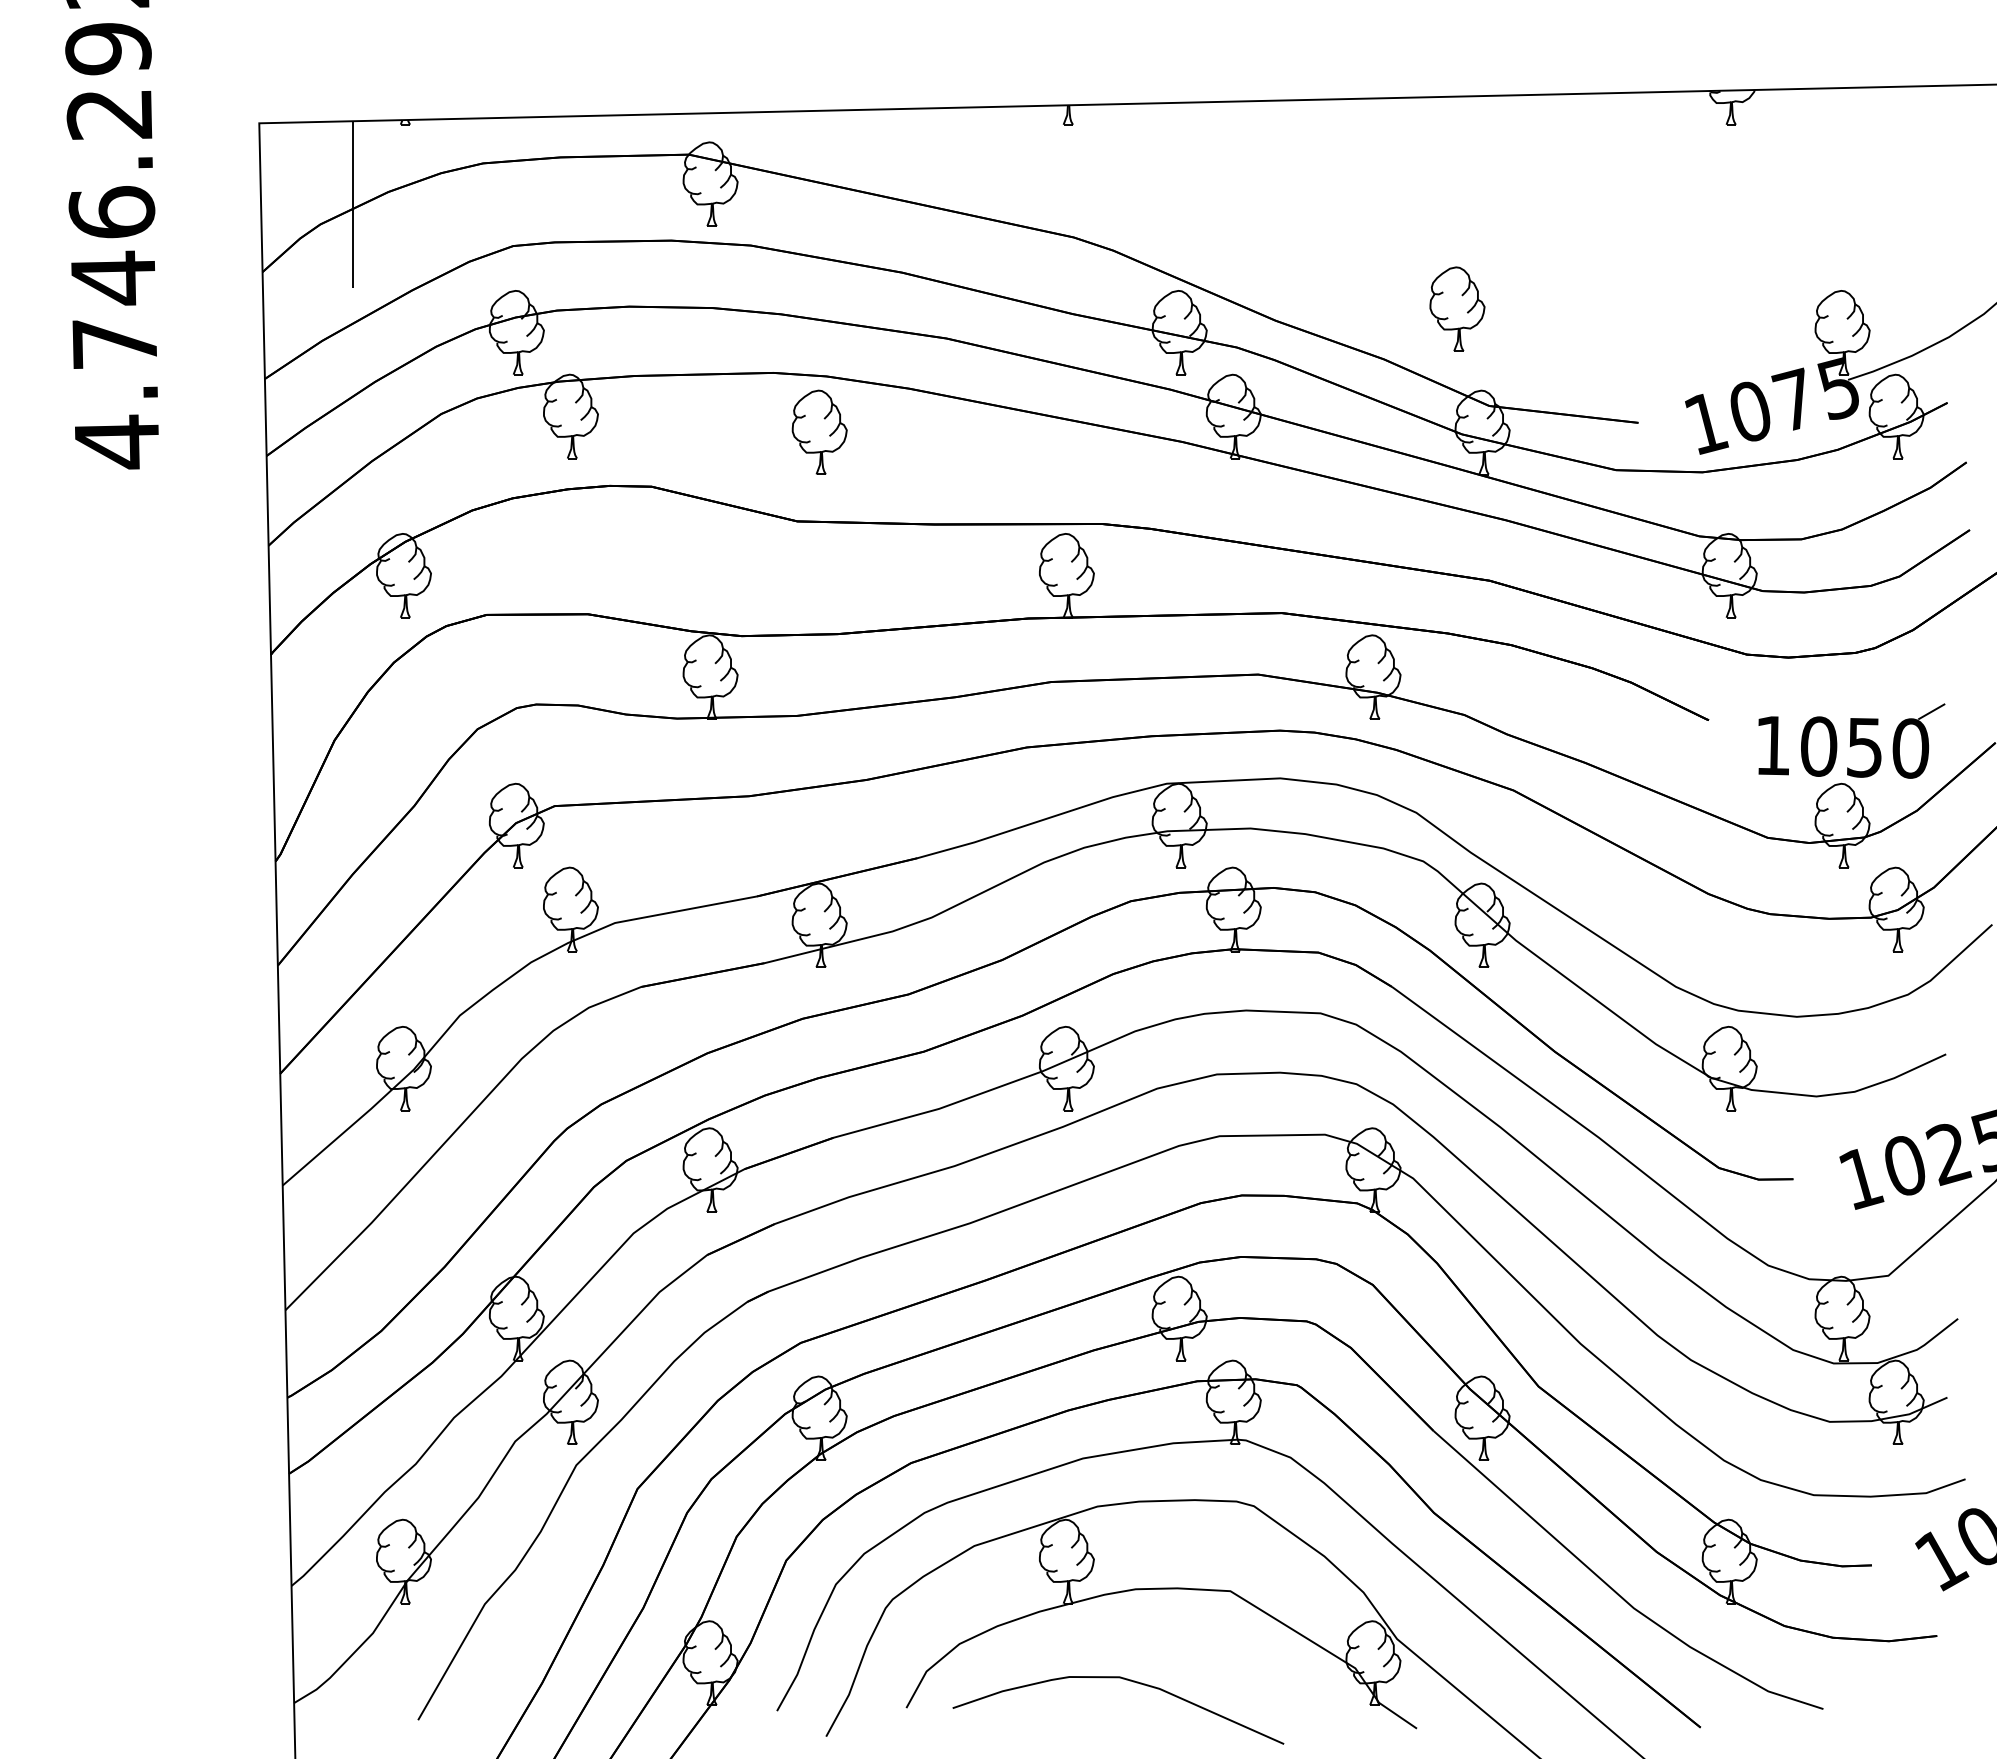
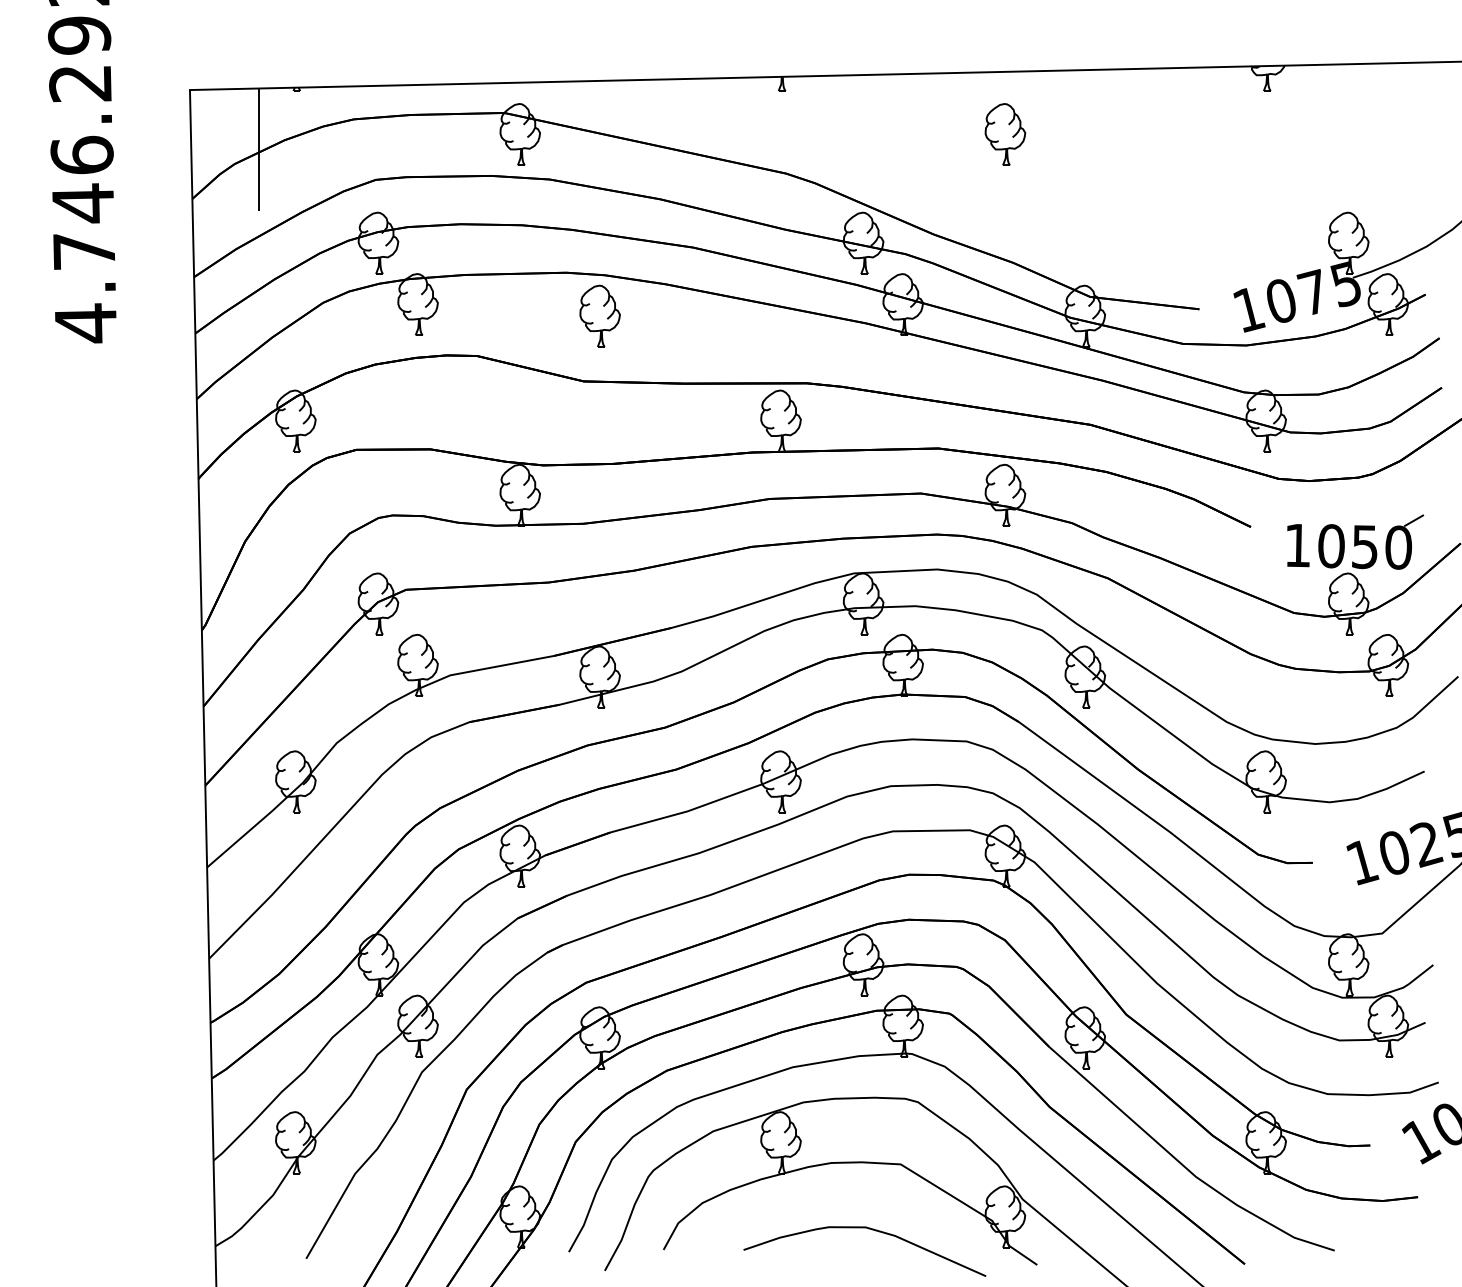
part: (1457, 308) -> (1005, 134), moved
curve: (1129, 1681) -> (872, 1230), moved

